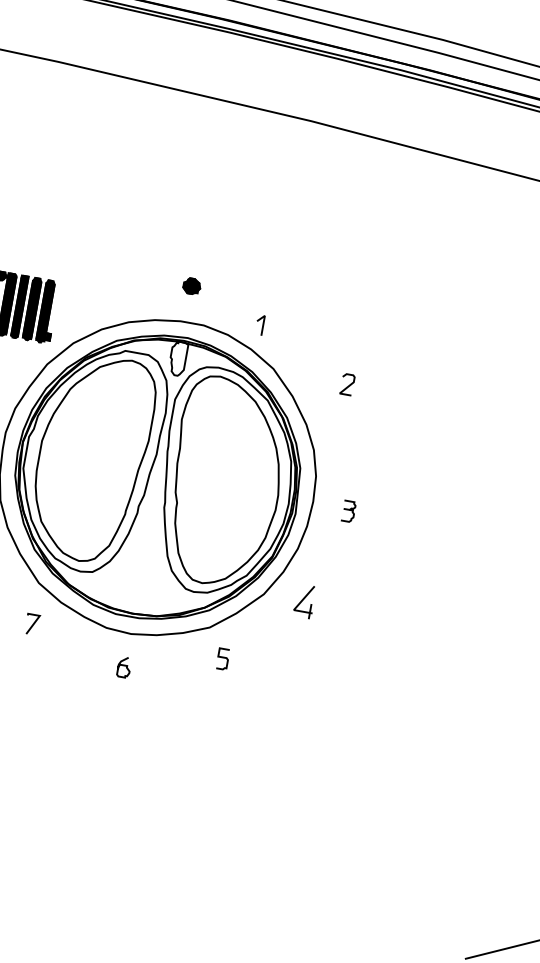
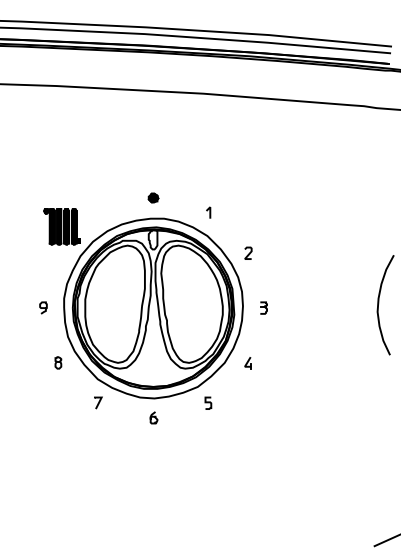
line: (261, 324) -> (209, 212), moved
curve: (349, 383) -> (249, 252), moved
part: (303, 602) -> (247, 363), size x0.62

